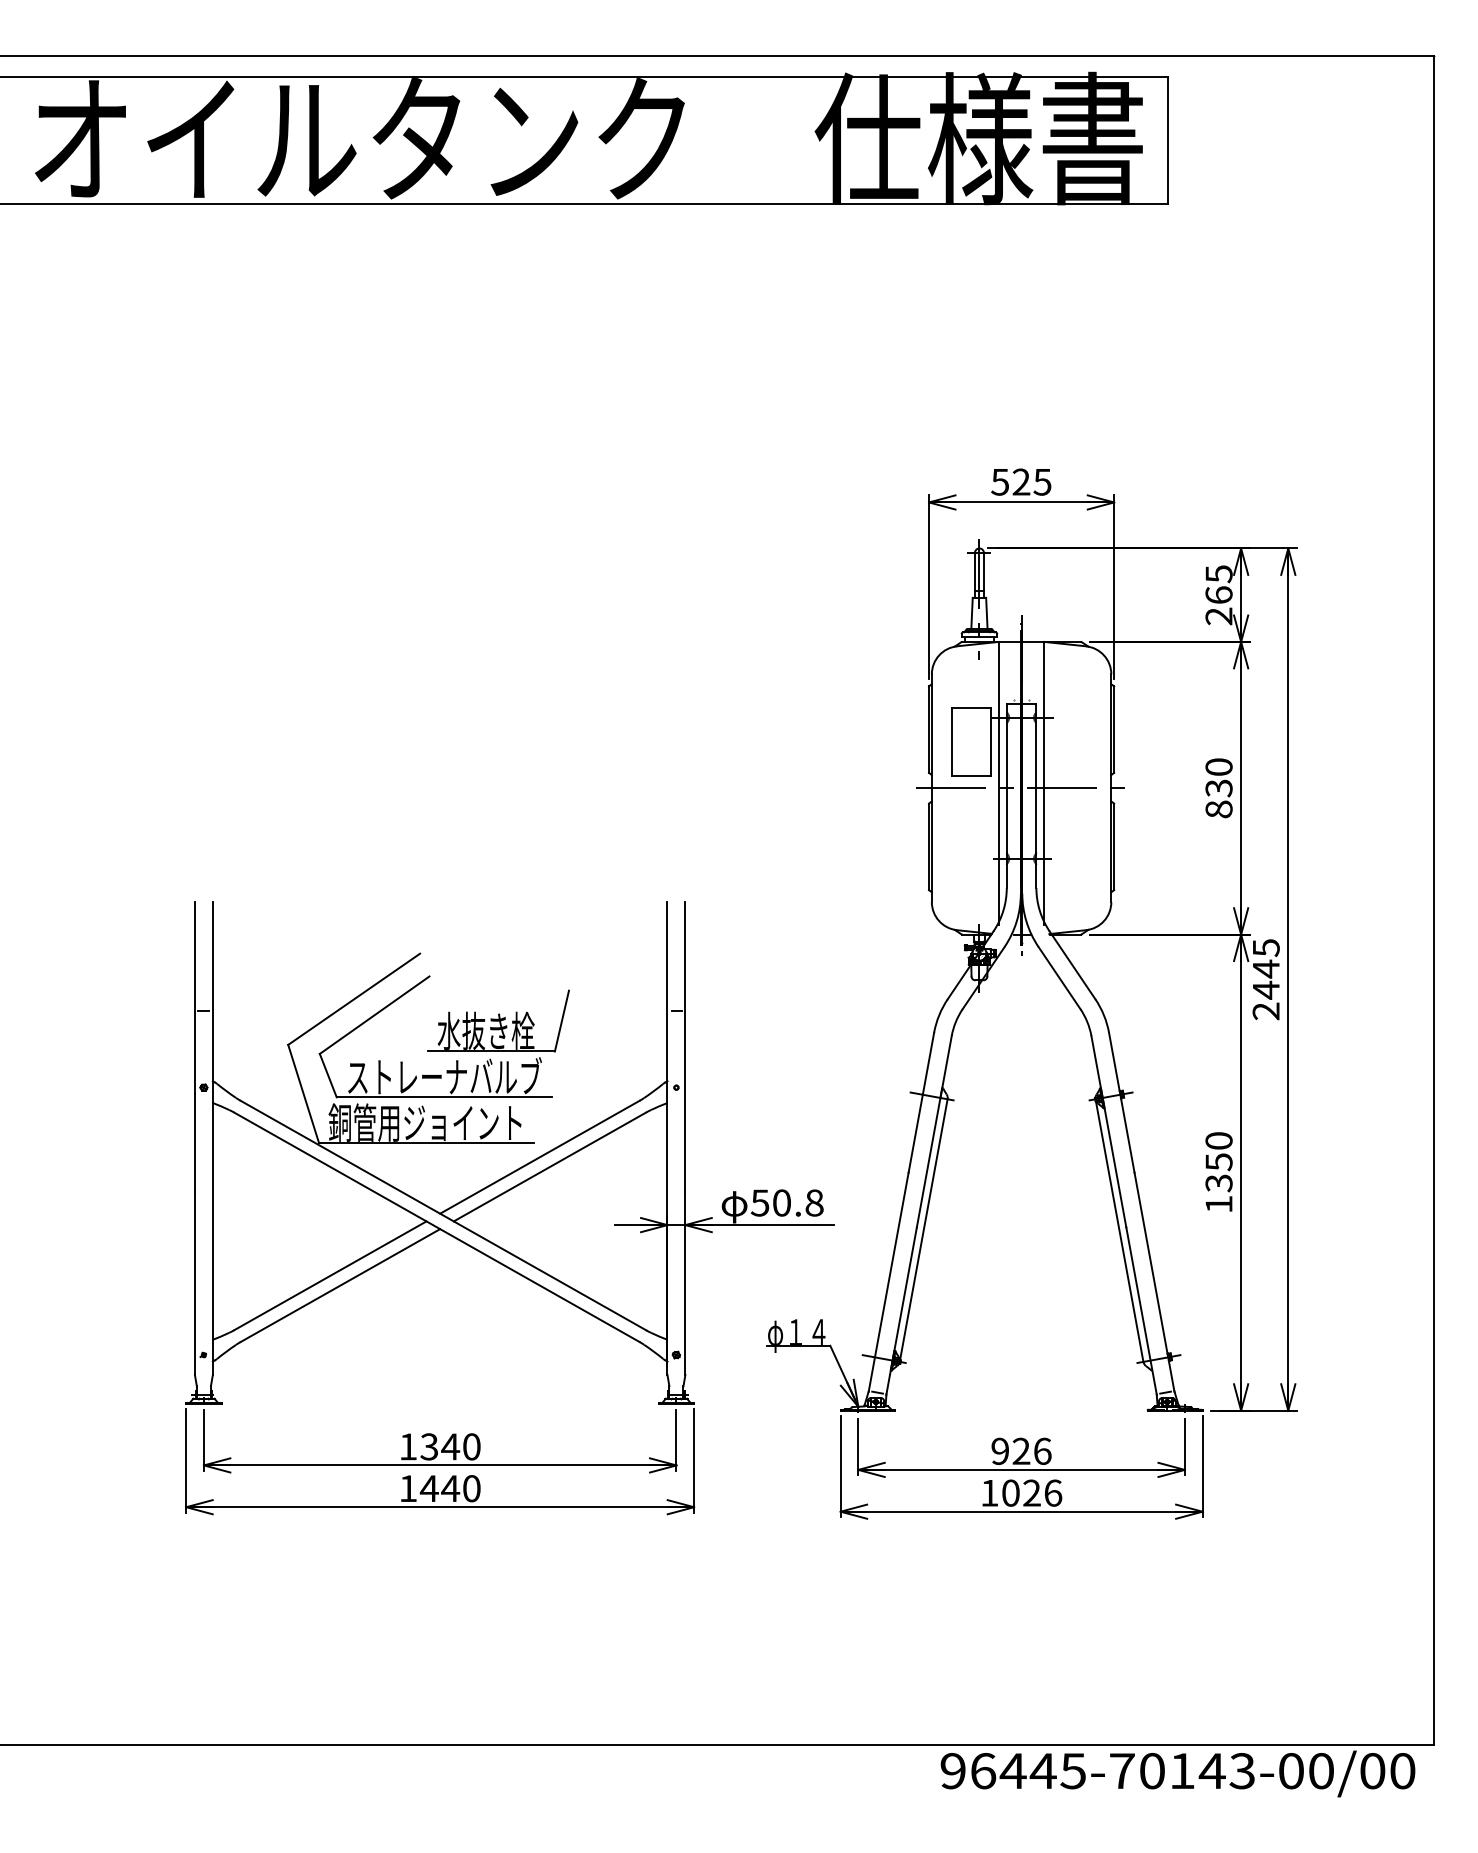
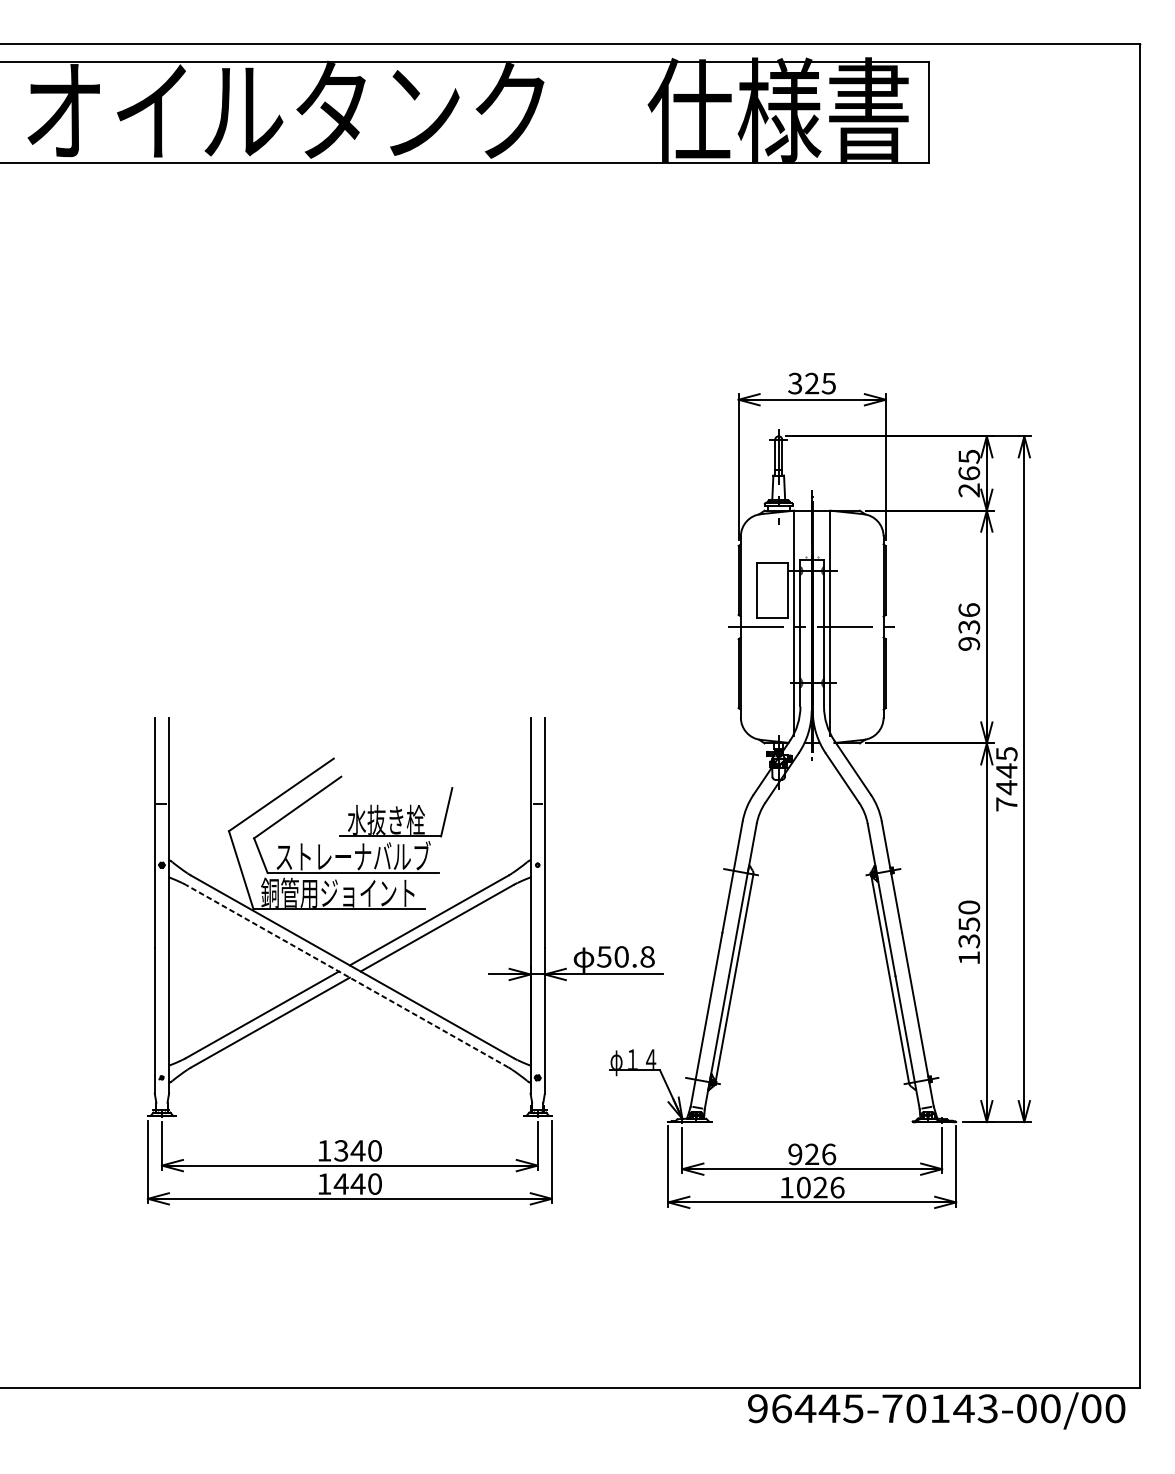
text: (999, 481) -> (794, 383), 525 -> 325
text: (1218, 788) -> (968, 627), 830 -> 936
text: (1265, 1011) -> (1006, 804), 2445 -> 7445
line: (436, 1227) -> (346, 976), solid -> dashed

